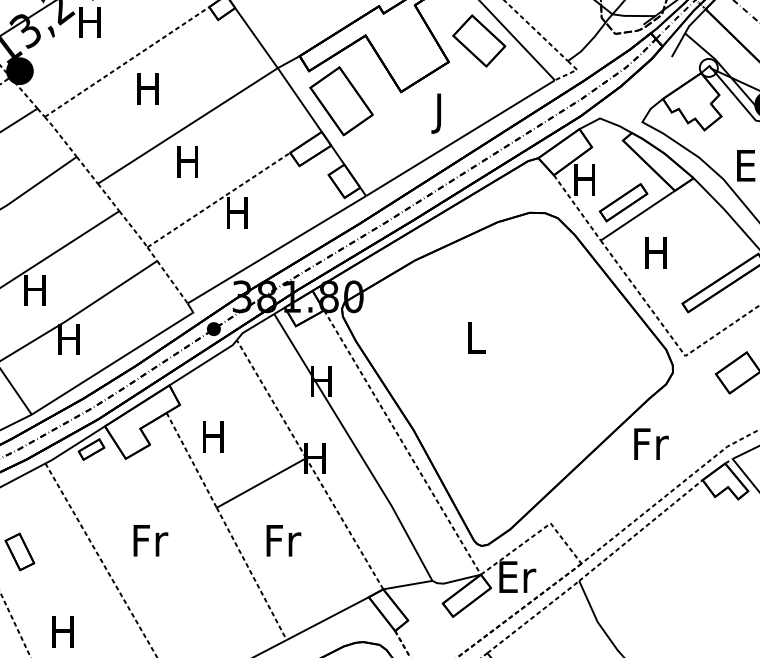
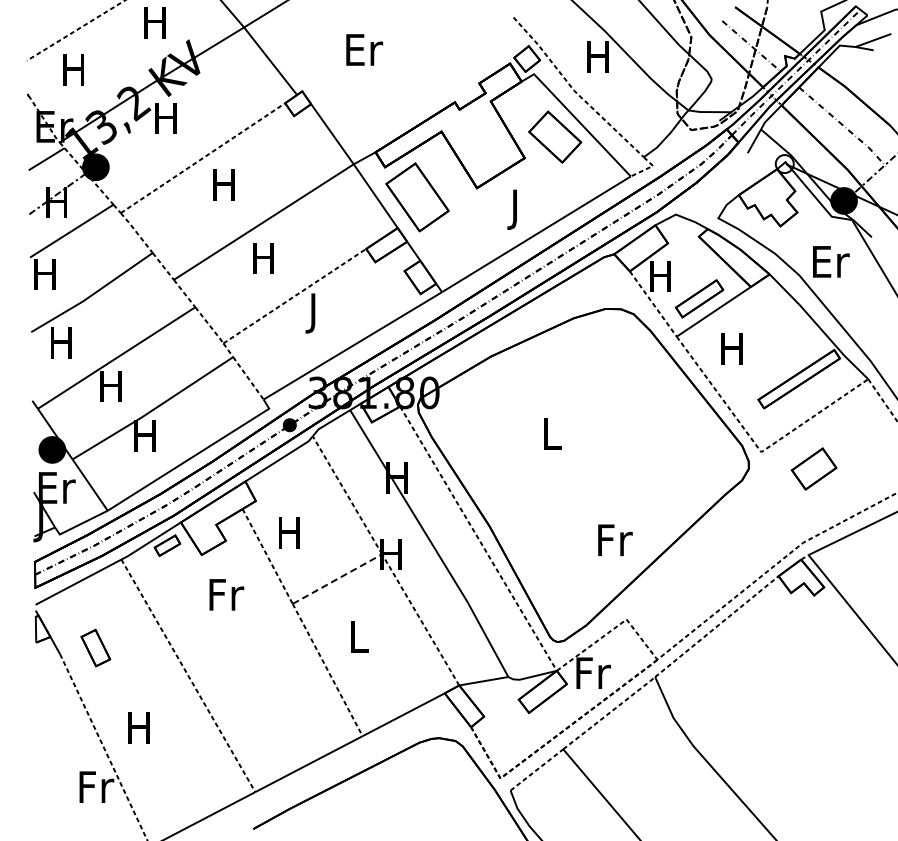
text: (236, 217) -> (312, 313), H -> J
text: (651, 444) -> (615, 540), moved
line: (261, 482) -> (337, 578), solid -> dashed
text: (150, 540) -> (226, 594), moved
text: (283, 540) -> (359, 636), Fr -> L
text: (517, 576) -> (593, 672), Er -> Fr

